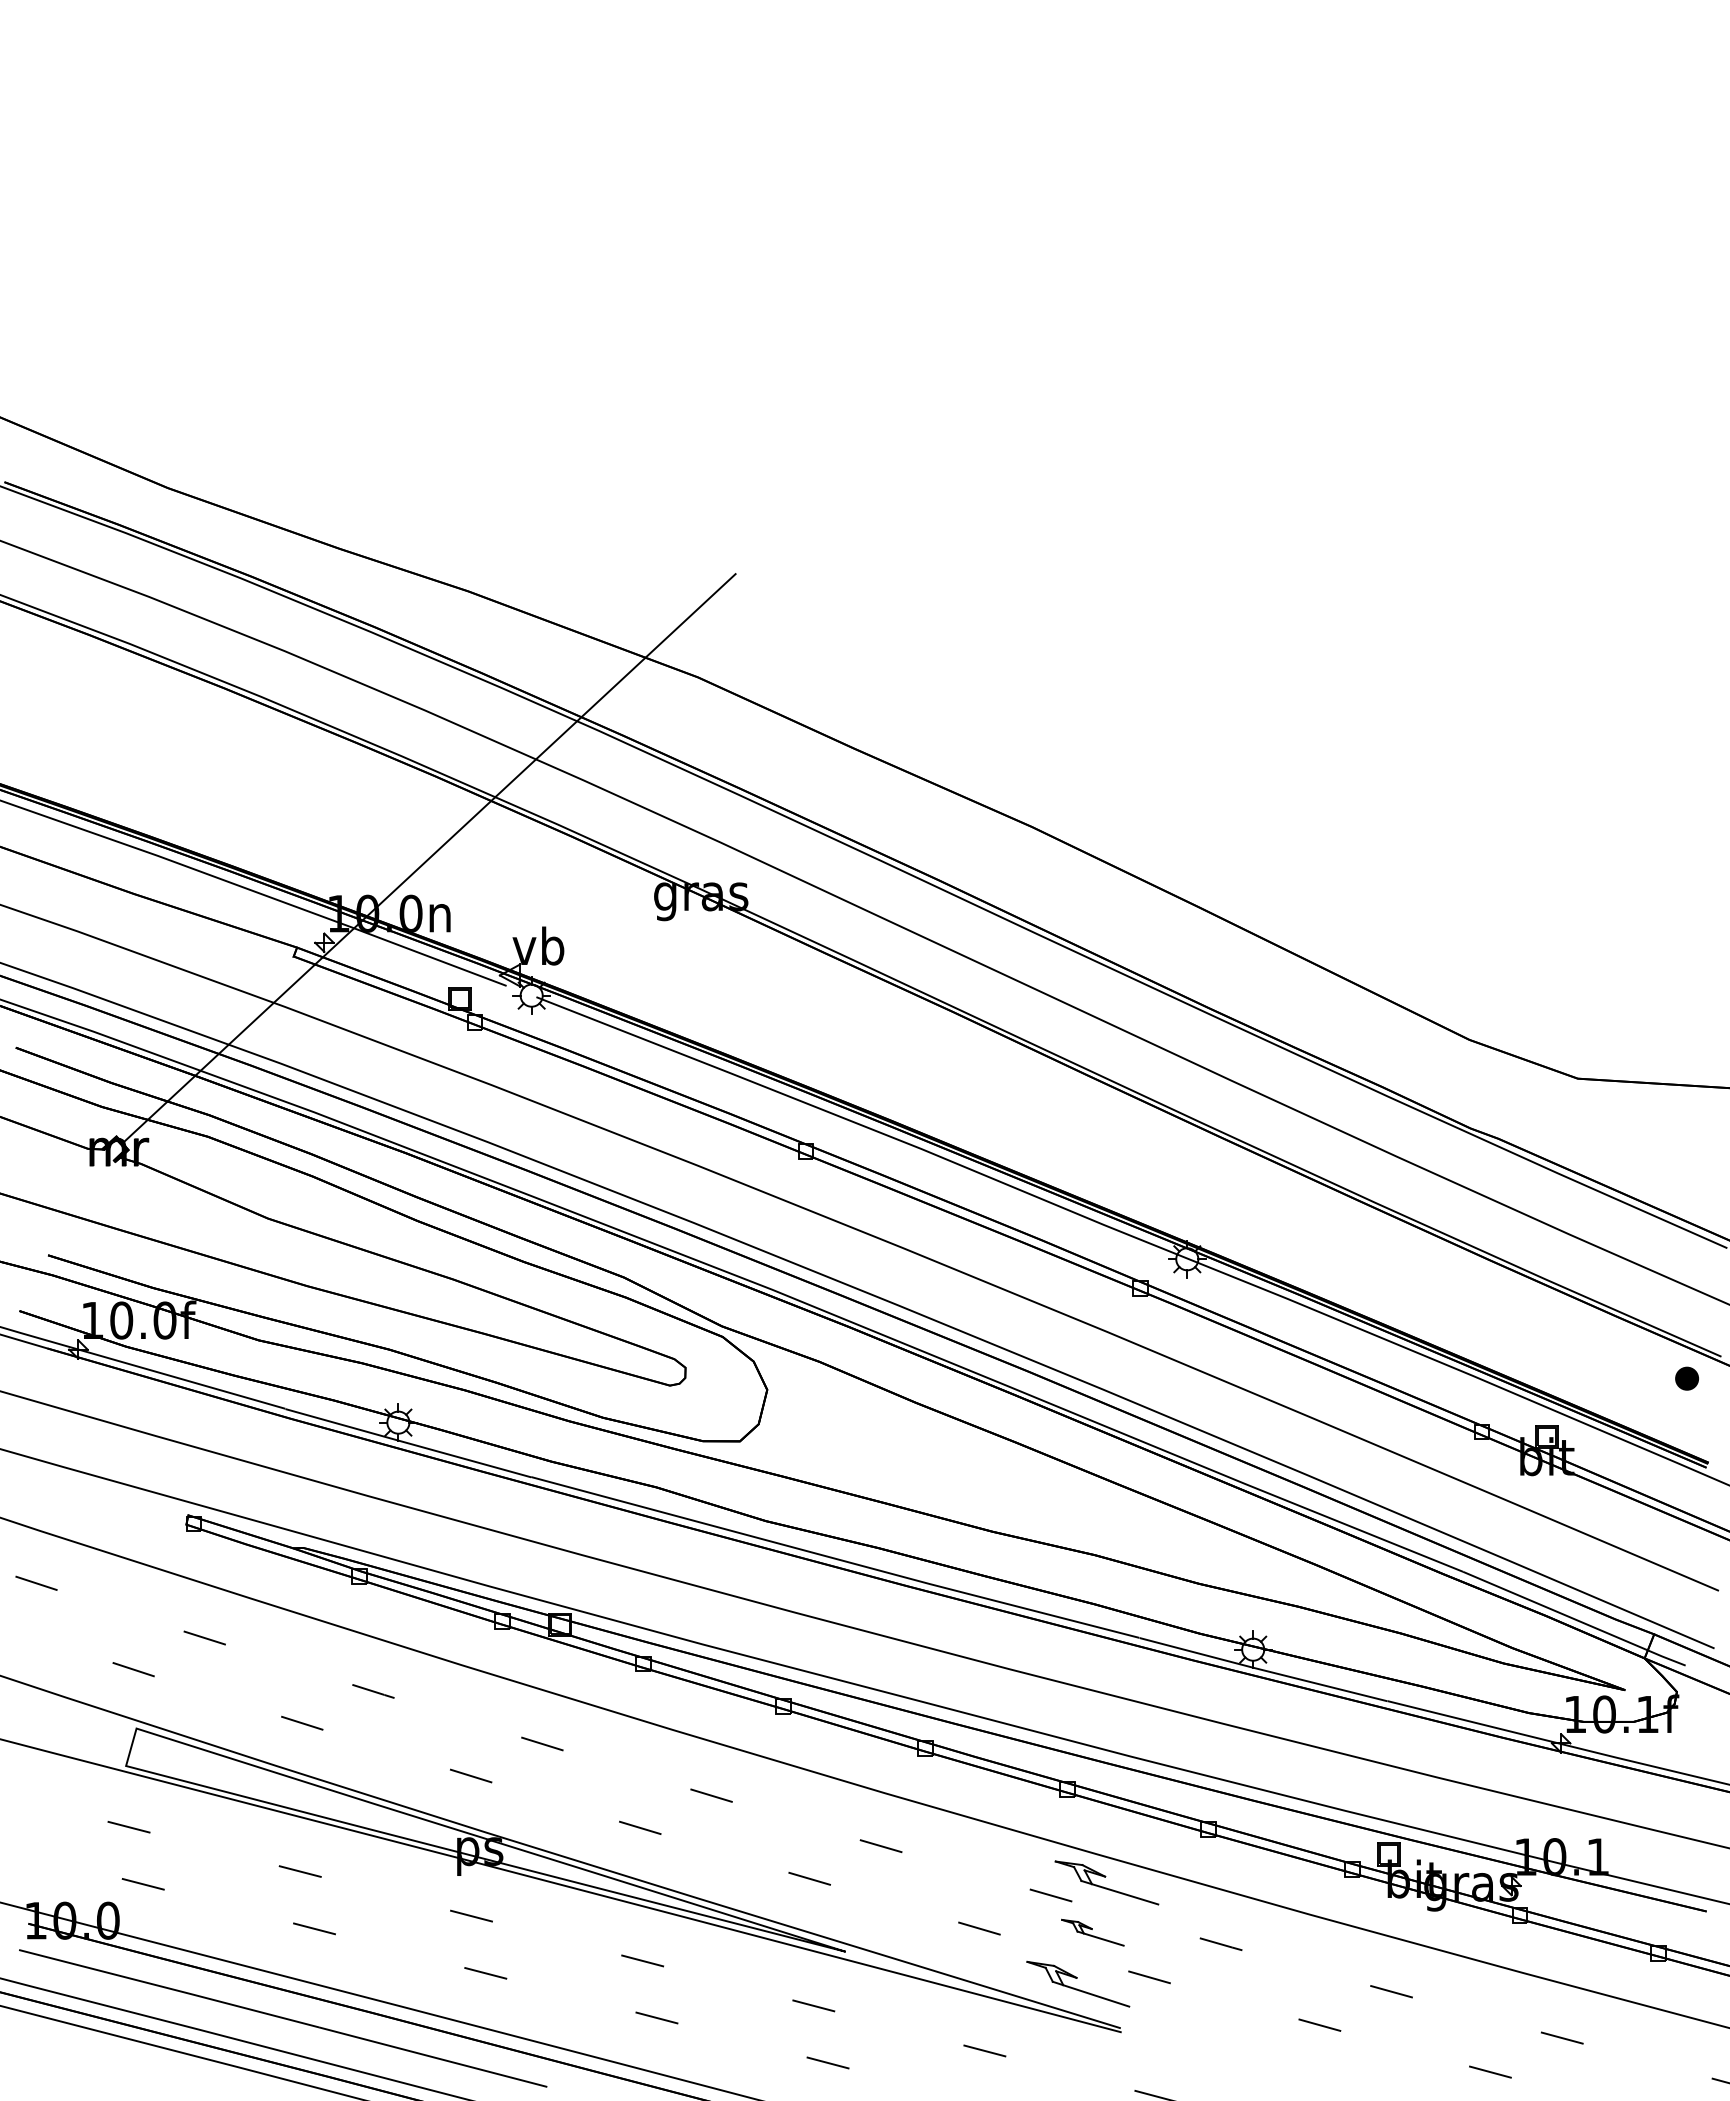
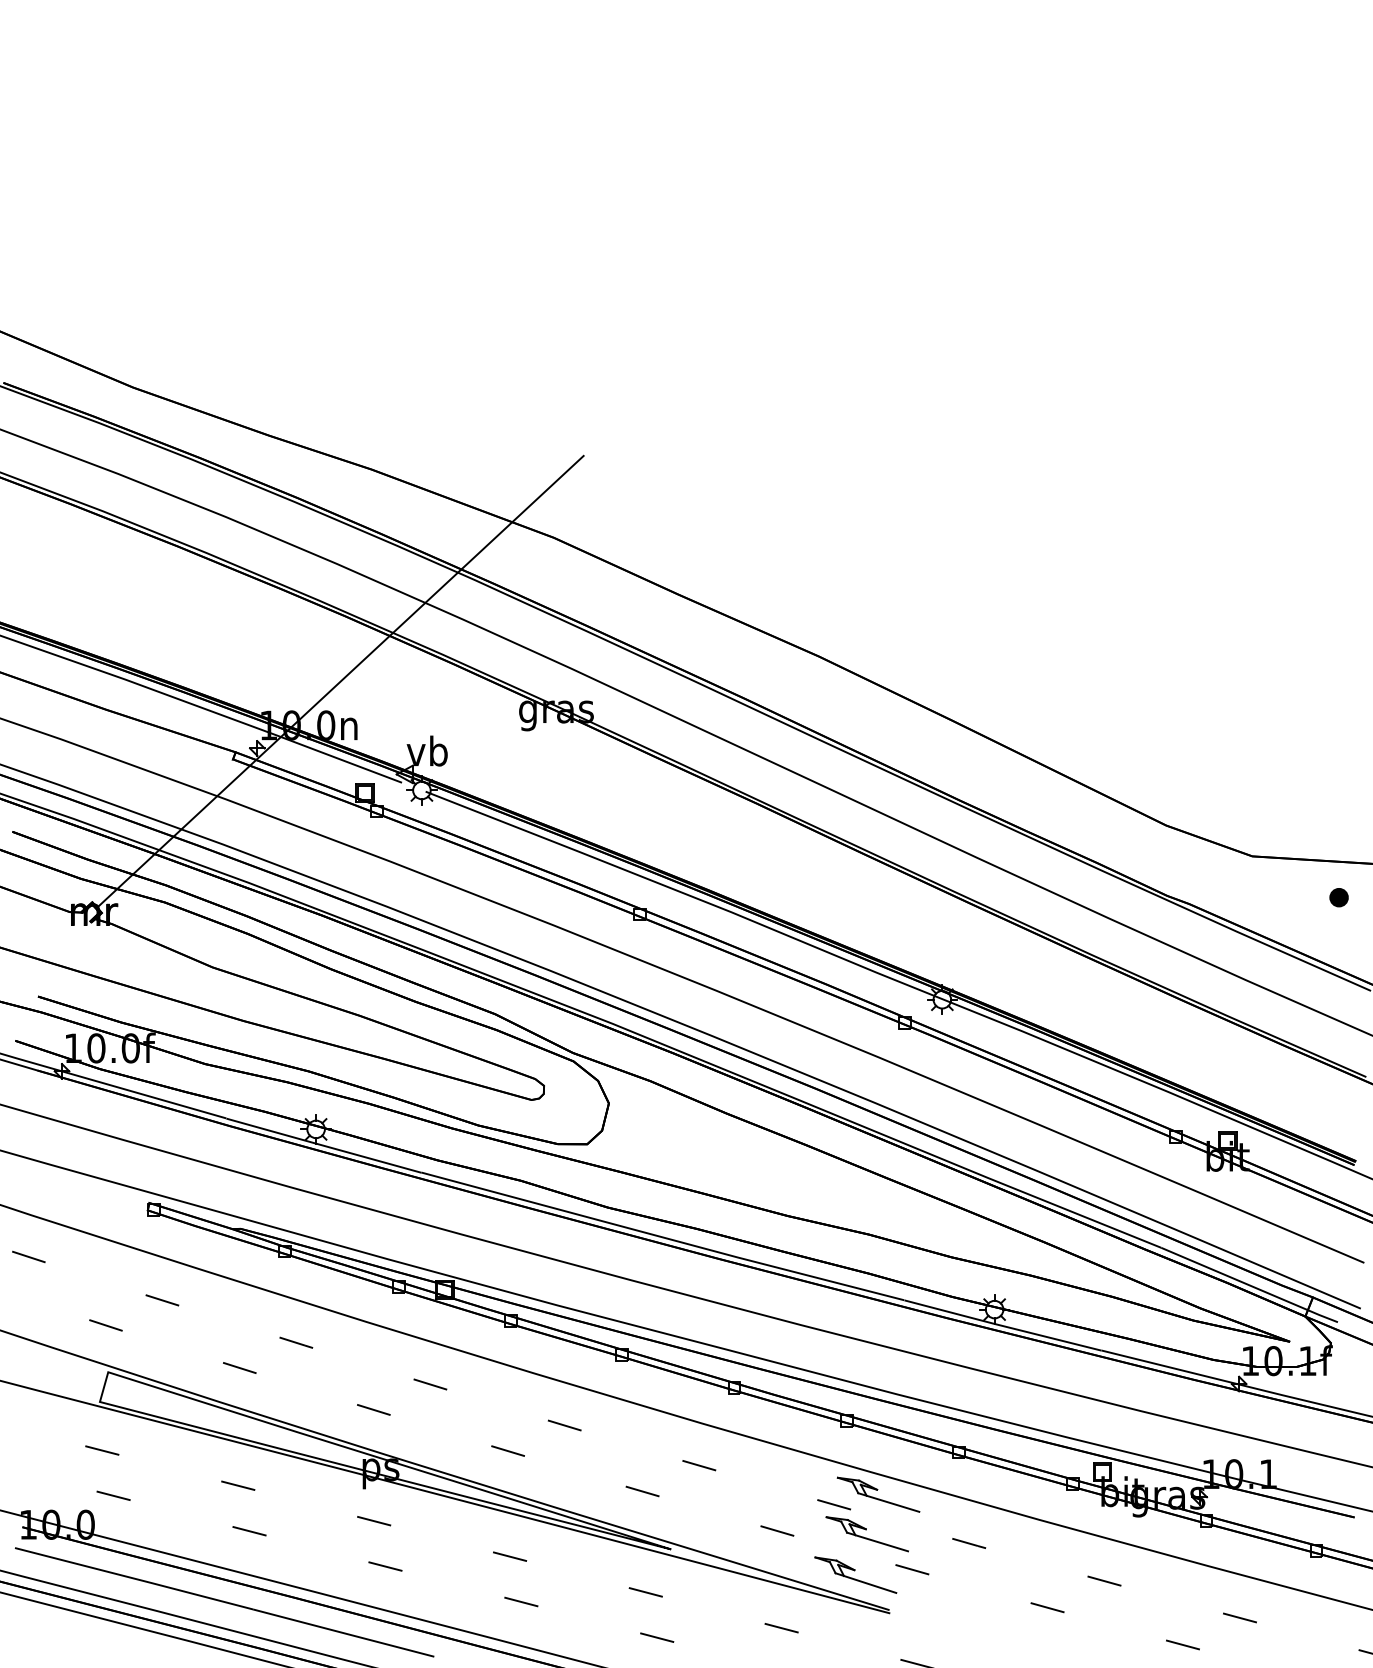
part: (1686, 1378) -> (1338, 897), moved
part: (1092, 1932) -> (867, 1534), size x1.67

